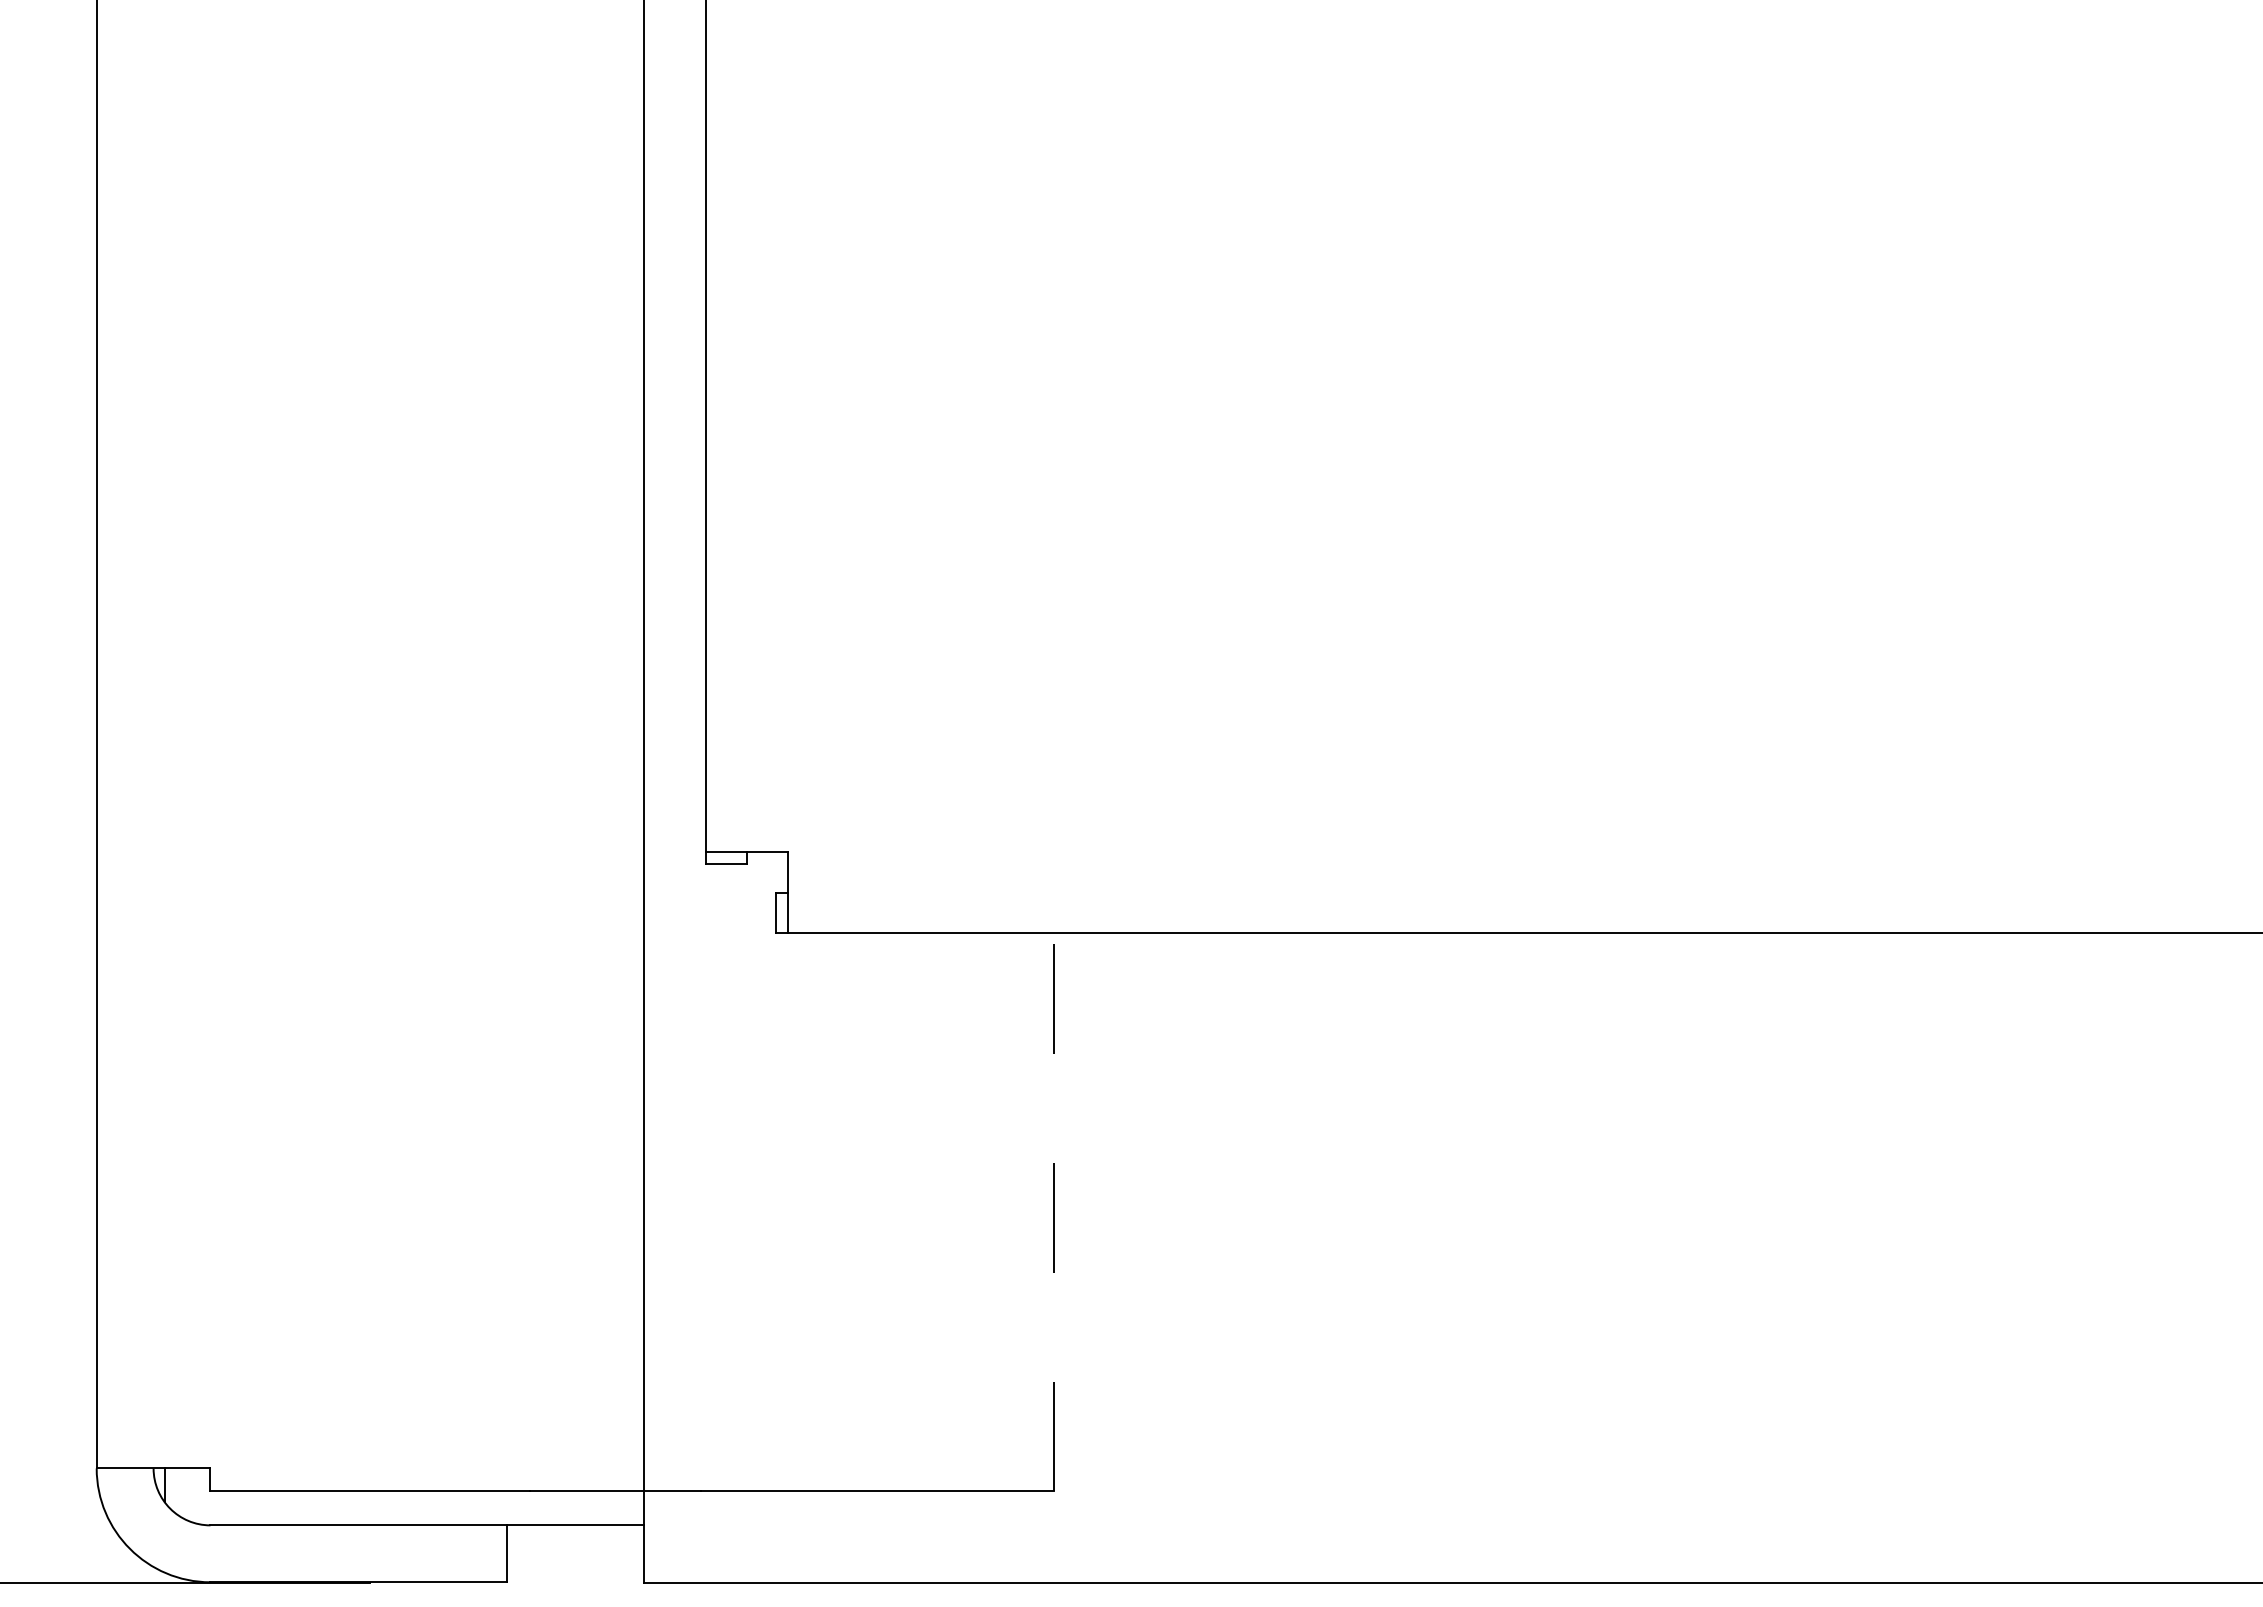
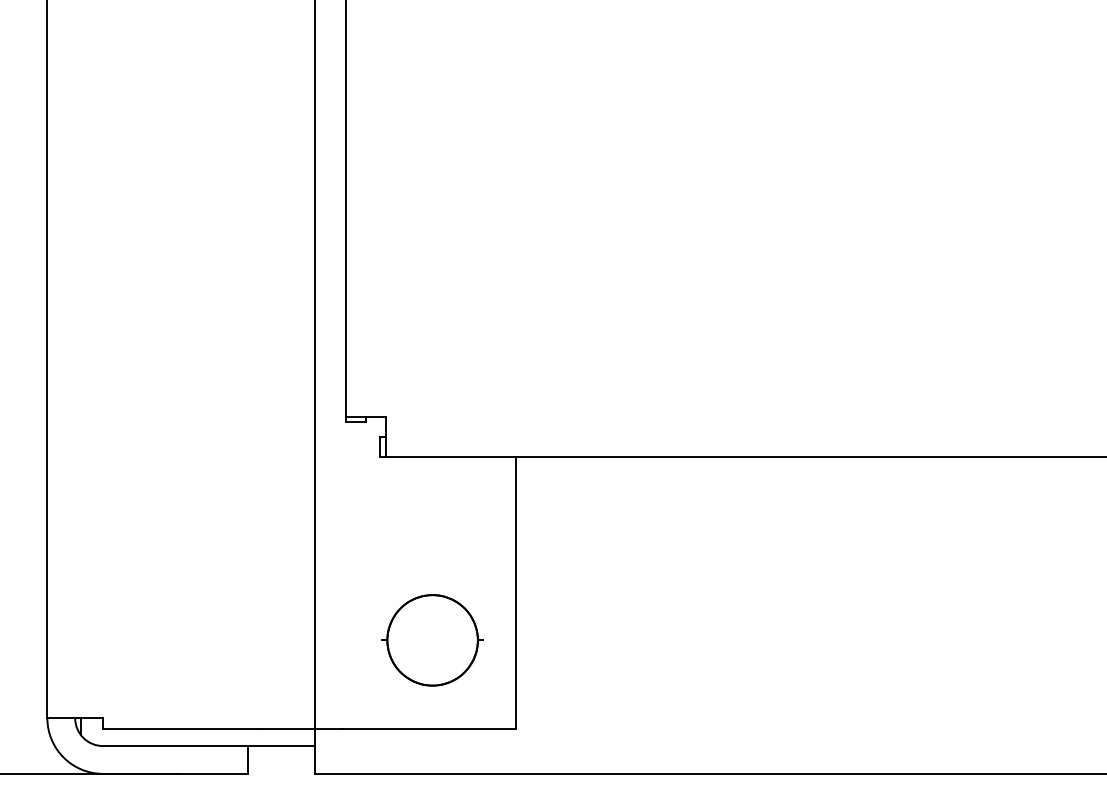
line: (1053, 1211) -> (515, 592), dashed -> solid
part: (884, 1309) -> (432, 640), added

